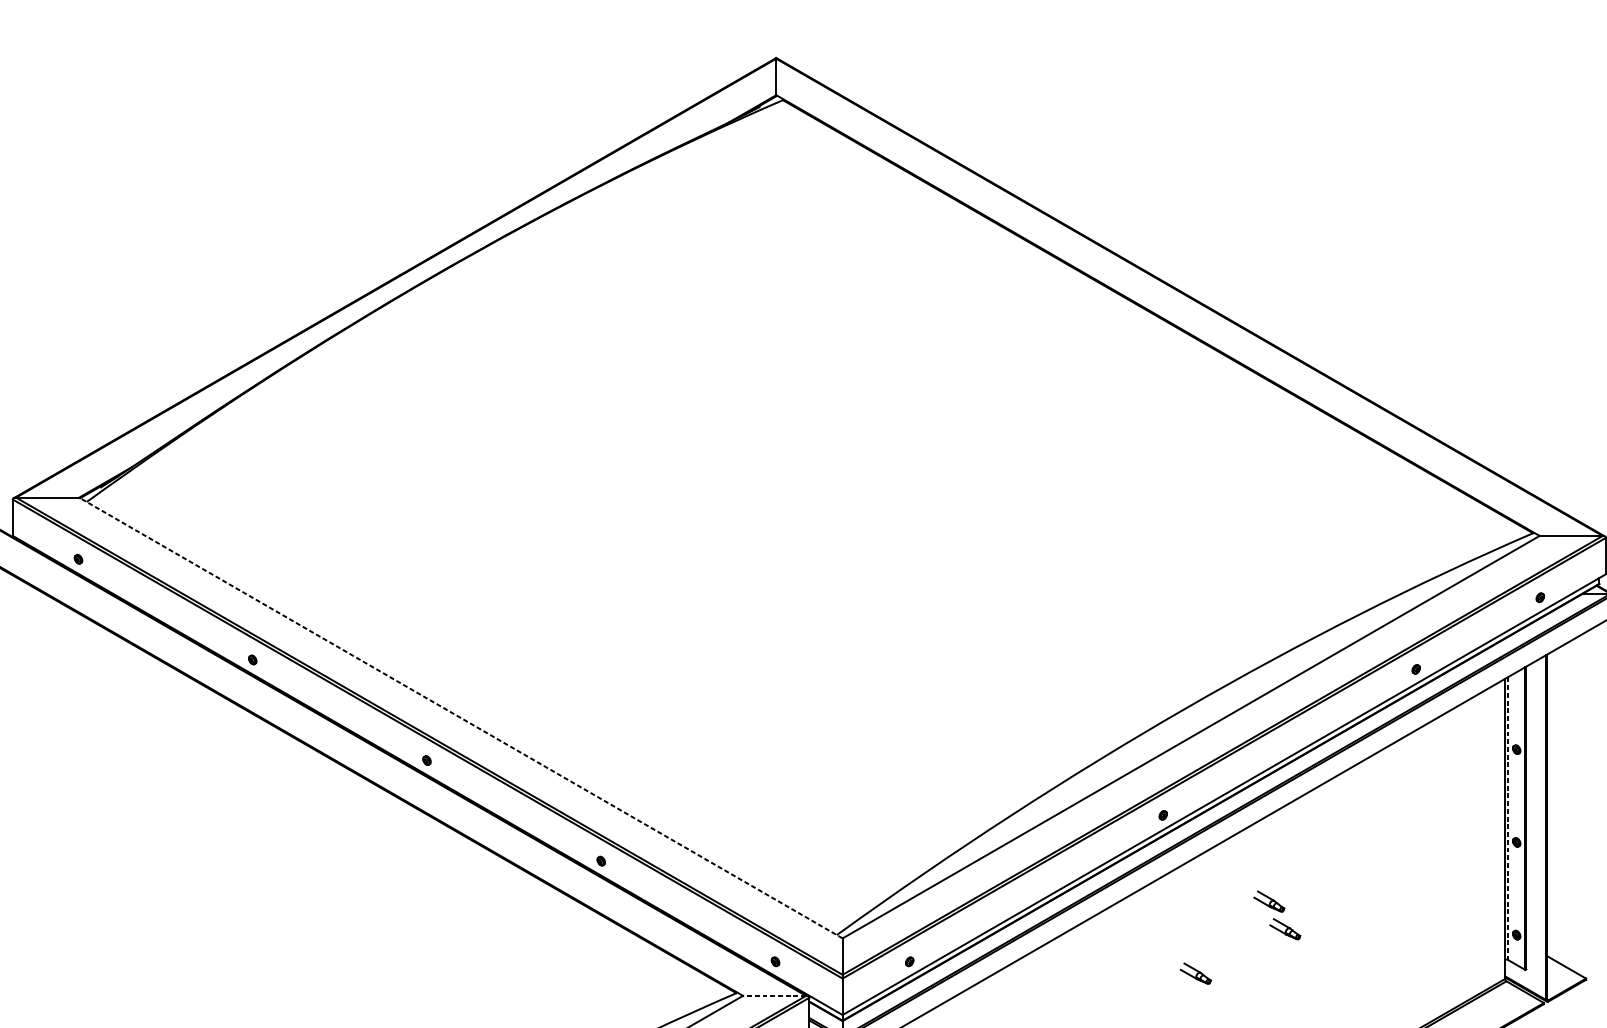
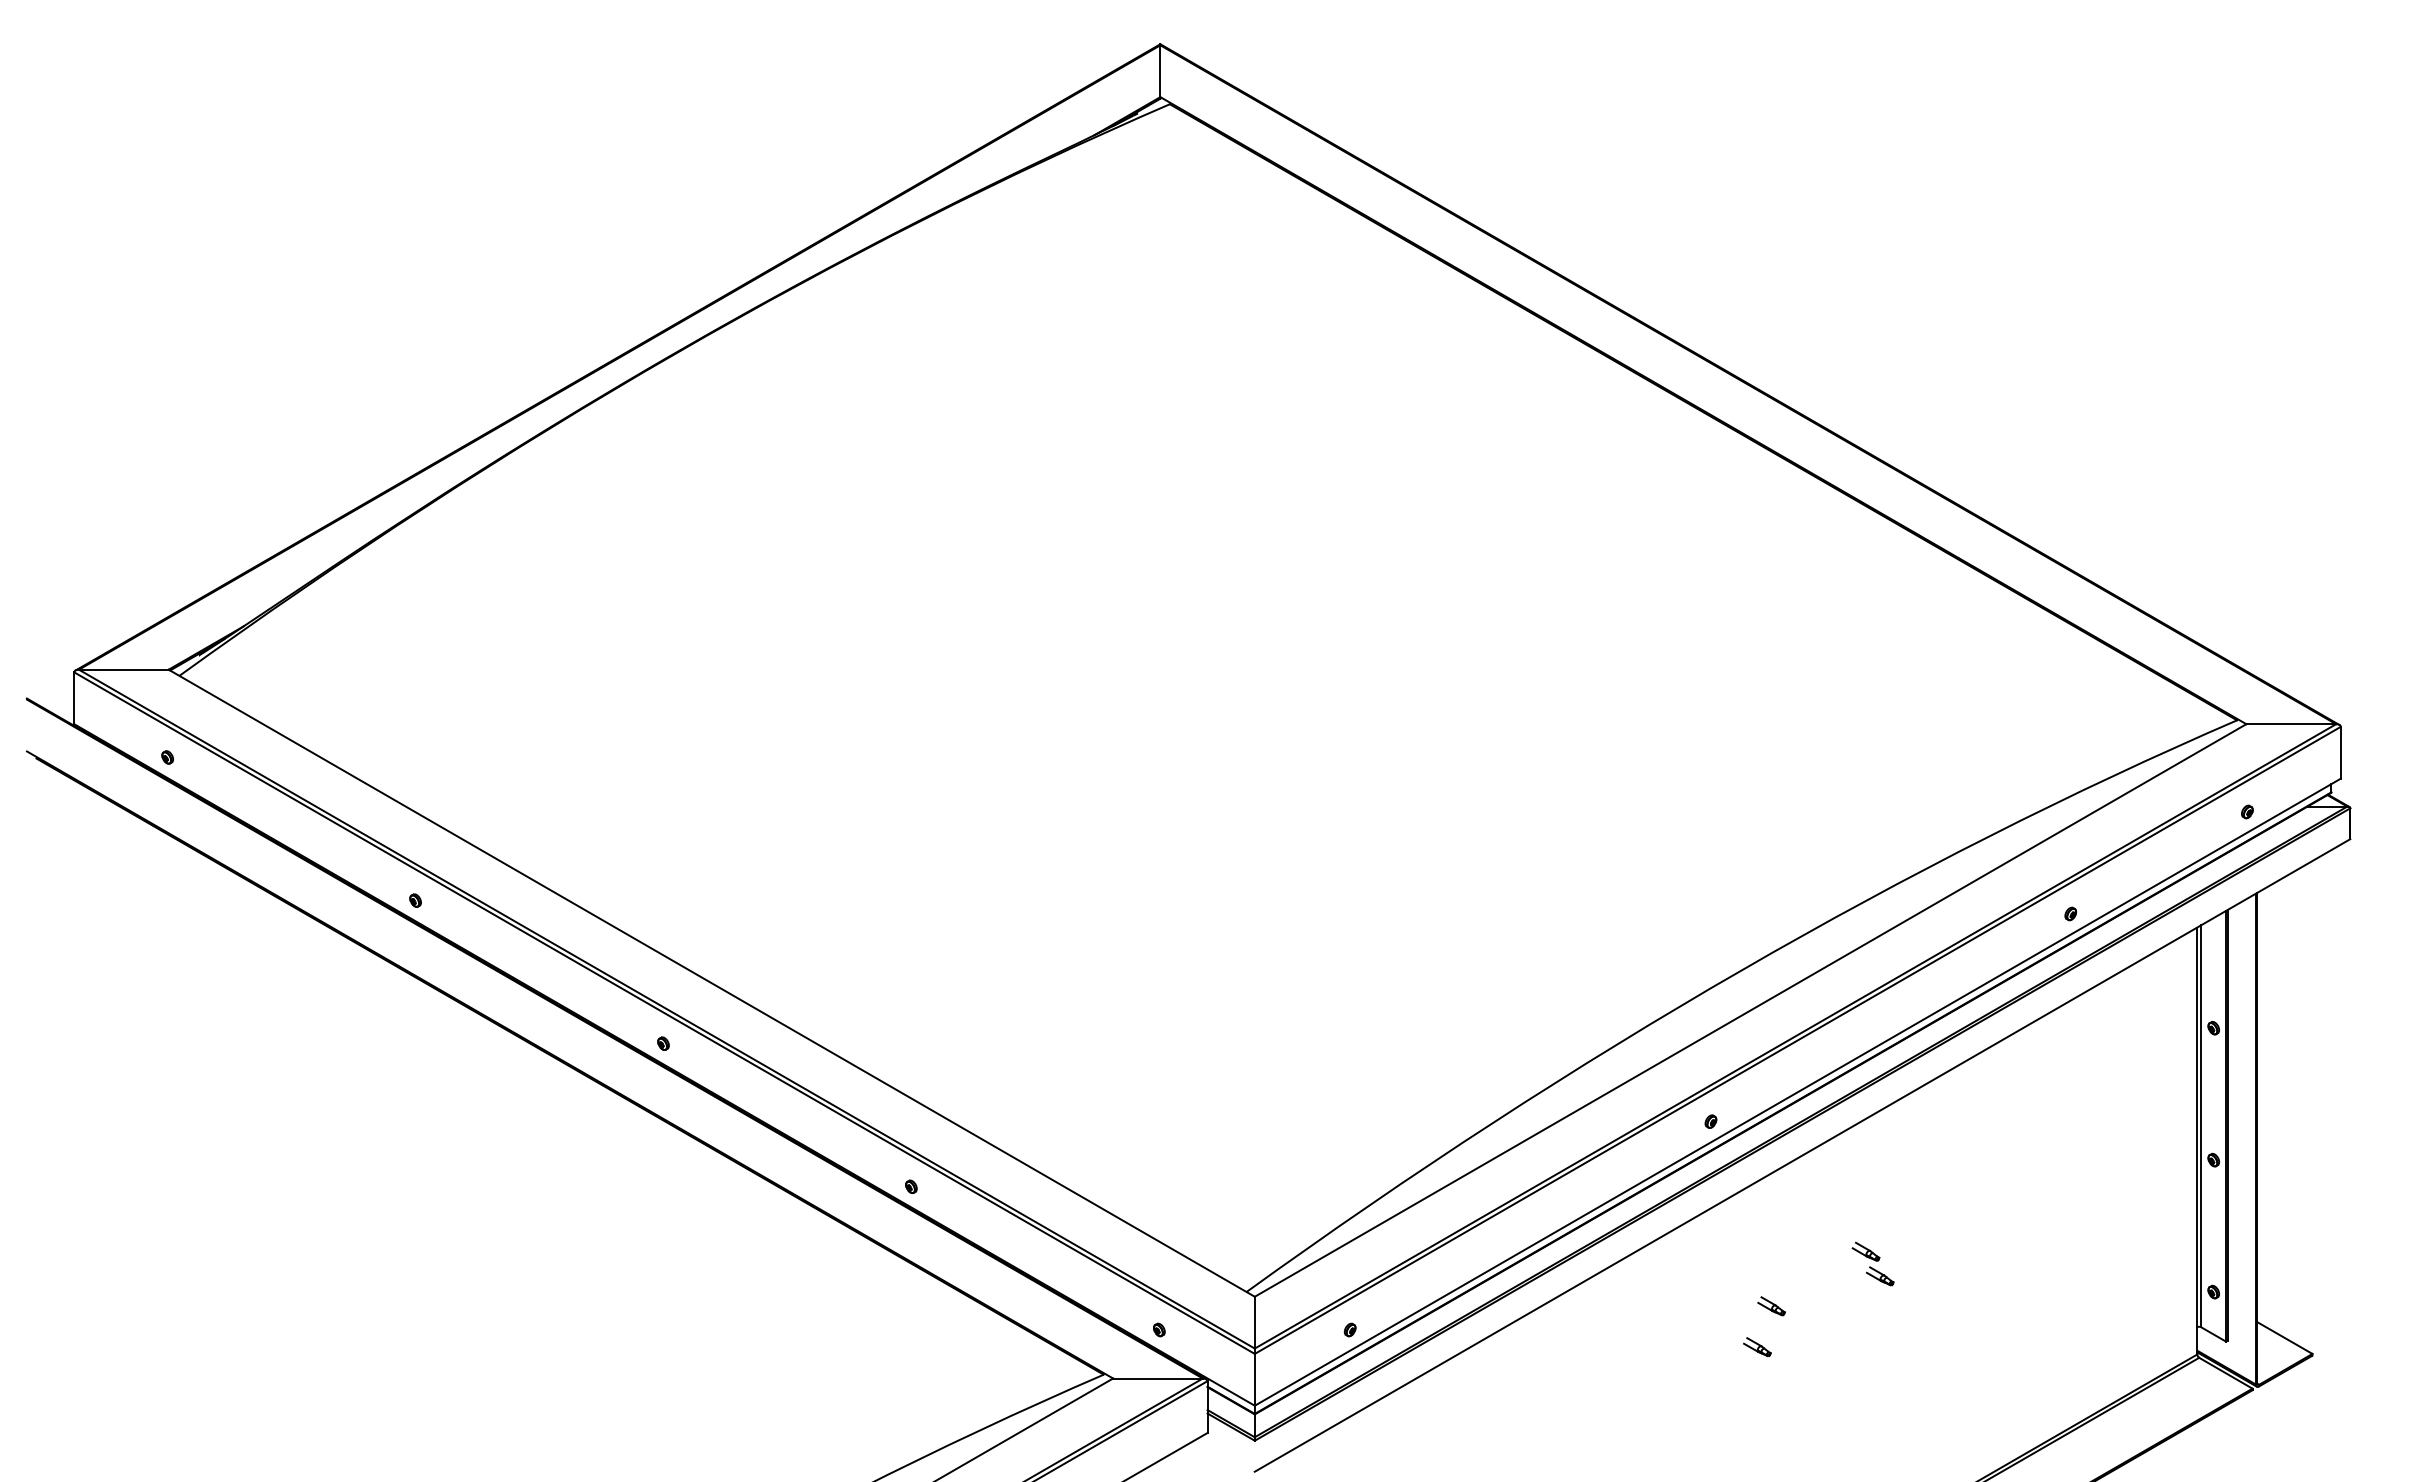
line: (460, 717) -> (711, 982), dashed -> solid
line: (1508, 818) -> (2201, 1126), dashed -> solid
part: (1276, 915) -> (1872, 1263), size x0.62
part: (1205, 945) -> (1771, 1306), added
part: (1195, 974) -> (1757, 1347), size x0.62
line: (774, 995) -> (1157, 1378), dashed -> solid

